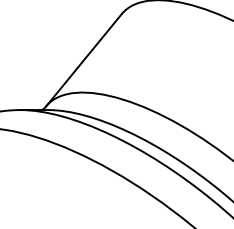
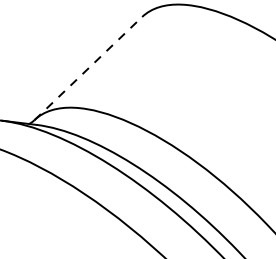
line: (83, 60) -> (87, 68), solid -> dashed

